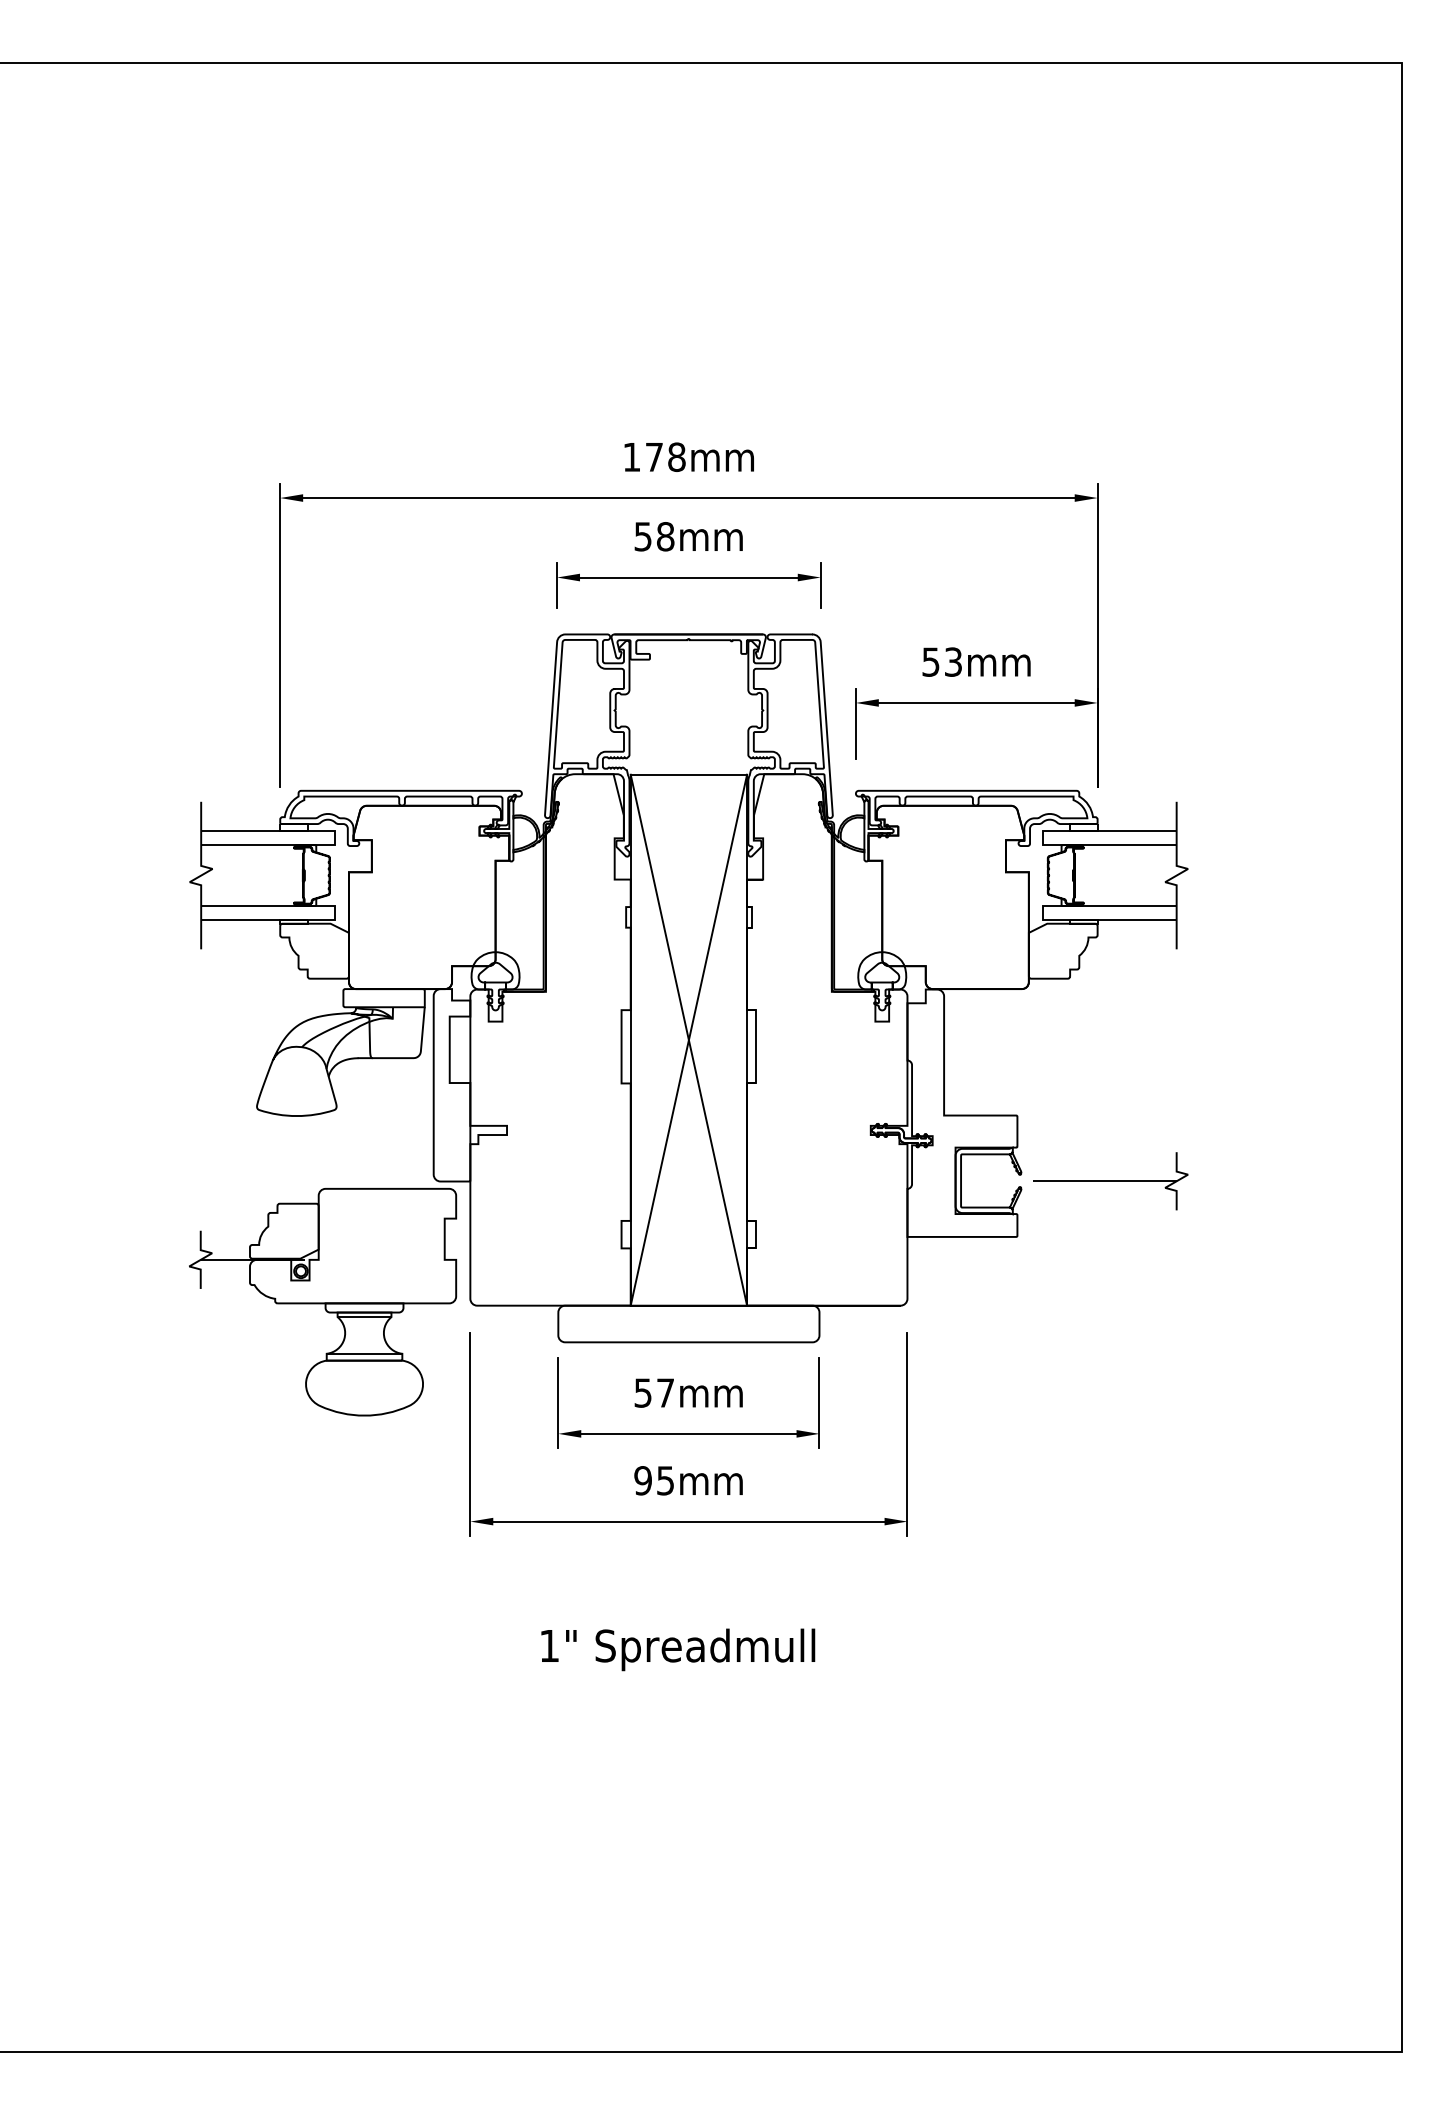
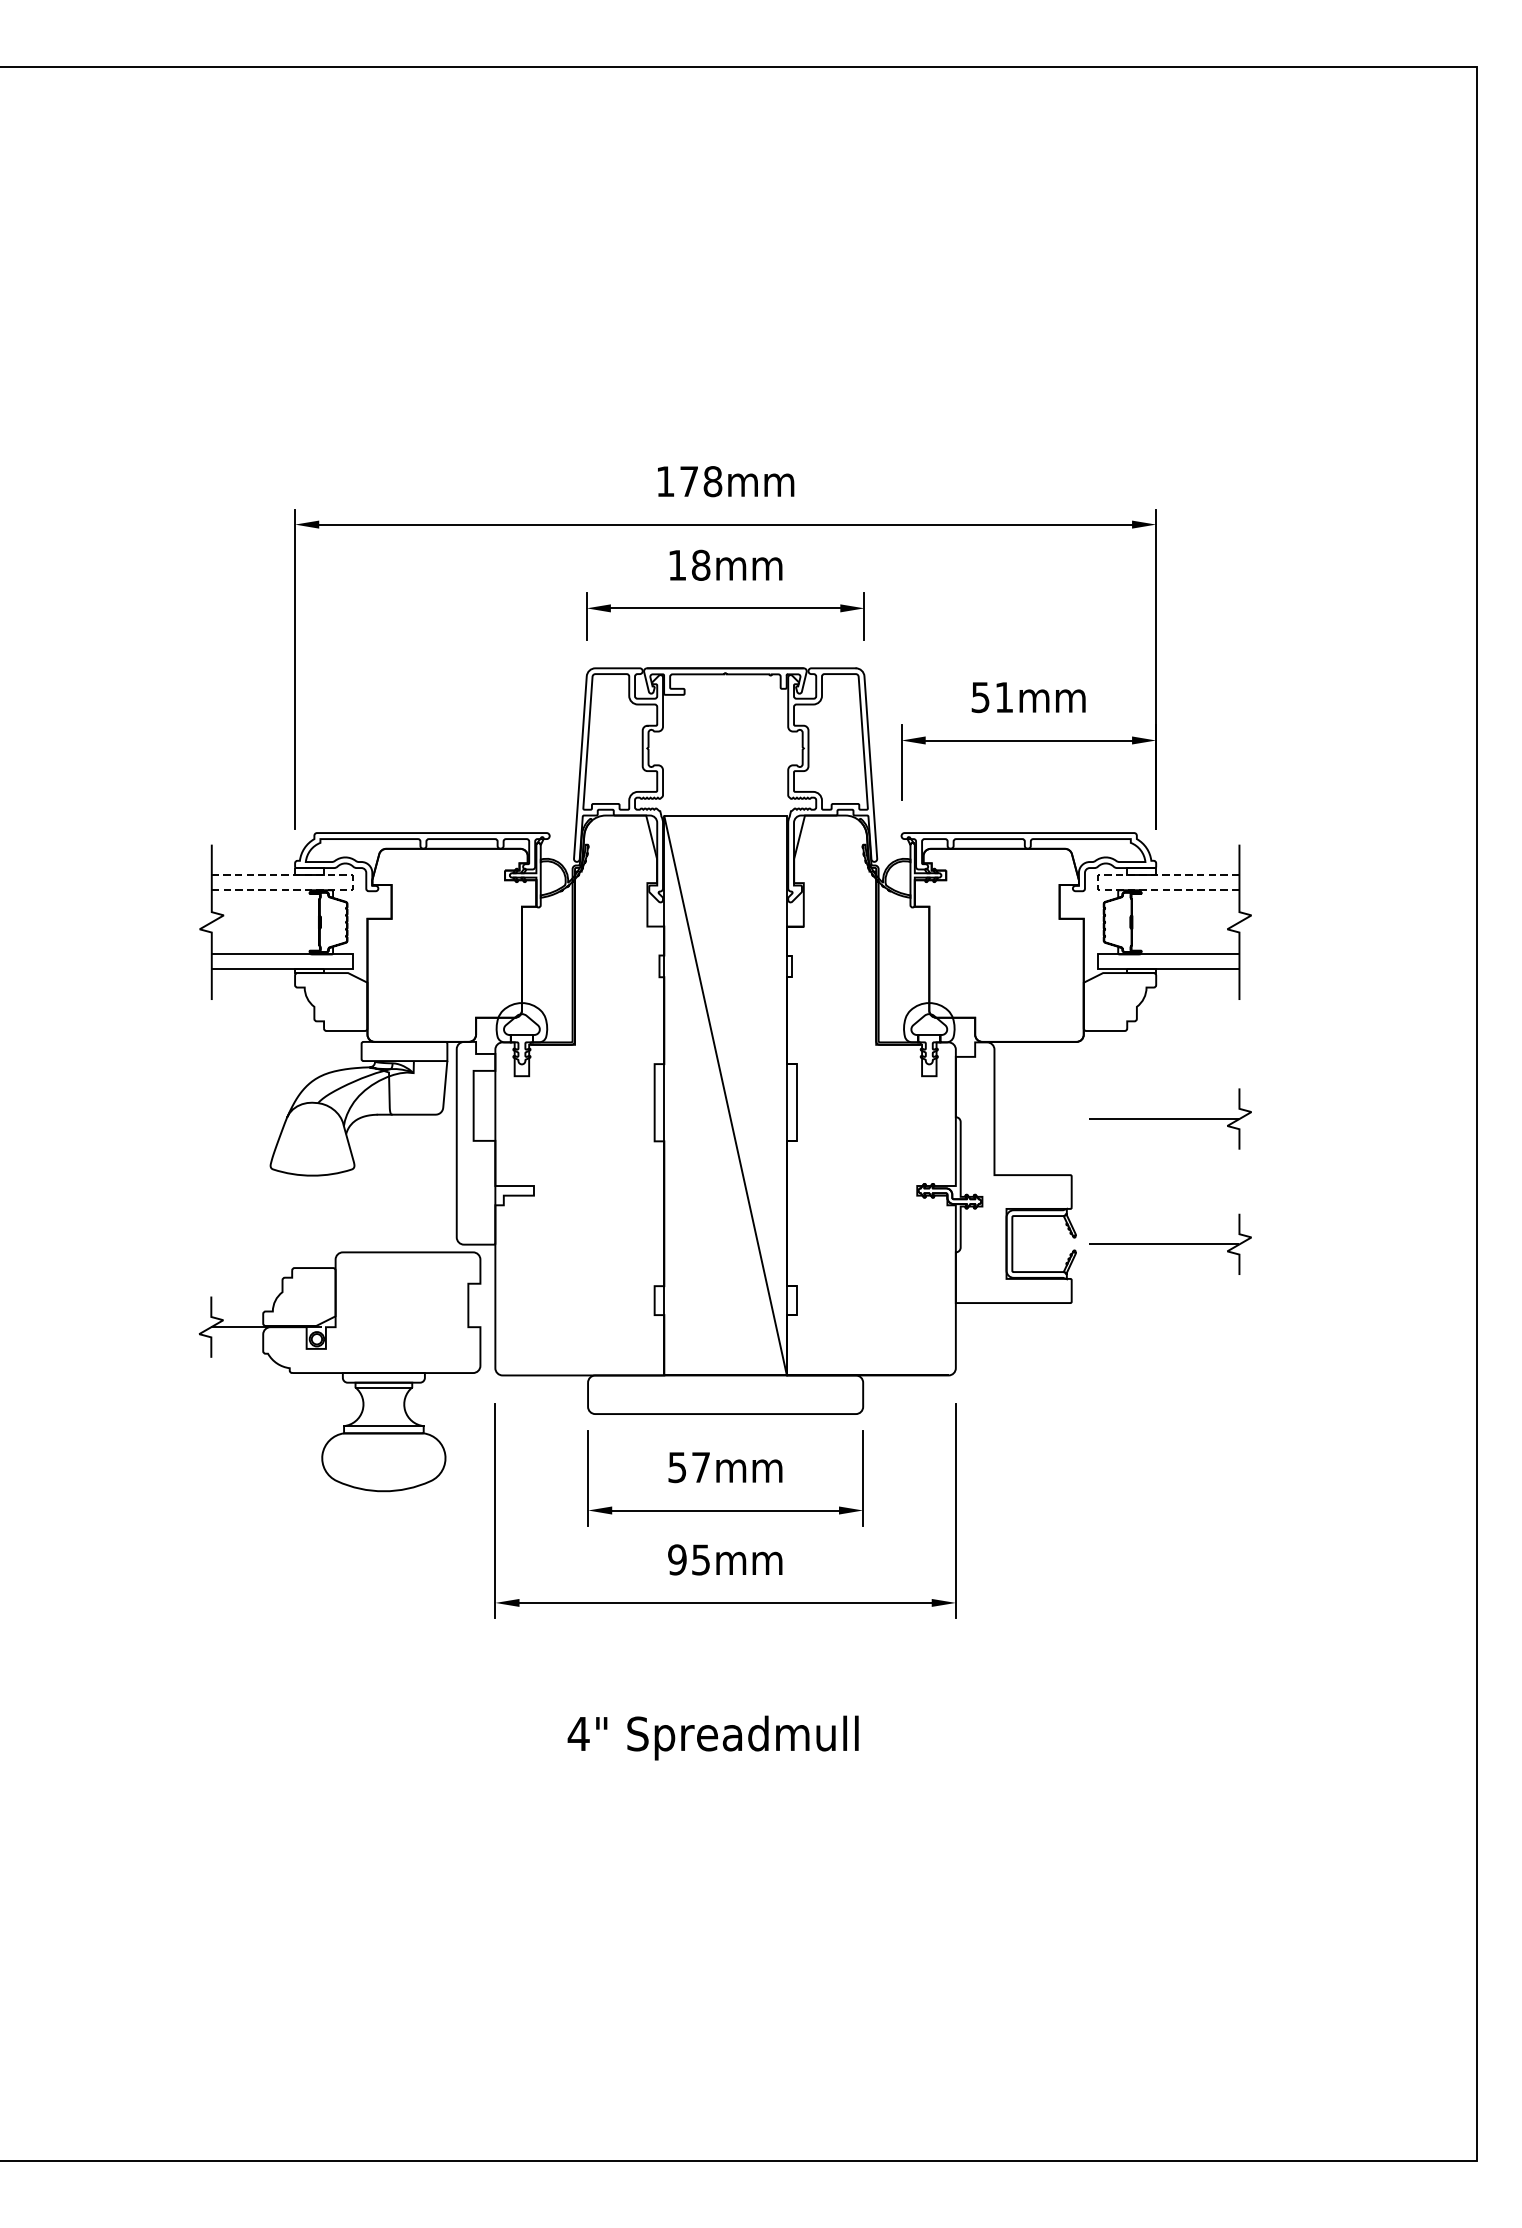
text: (642, 536) -> (676, 565), 58mm -> 18mm
text: (953, 661) -> (1004, 696), 53mm -> 51mm
line: (1042, 837) -> (1098, 882), solid -> dashed
line: (335, 838) -> (353, 883), solid -> dashed
line: (688, 1039) -> (725, 1095), removed
part: (1110, 1062) -> (1169, 1119), added
text: (549, 1645) -> (578, 1733), 1" -> 4"

